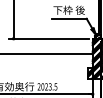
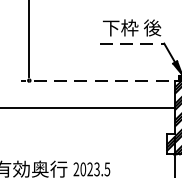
line: (69, 18) -> (132, 43), solid -> dashed
line: (48, 38) -> (93, 80), solid -> dashed

